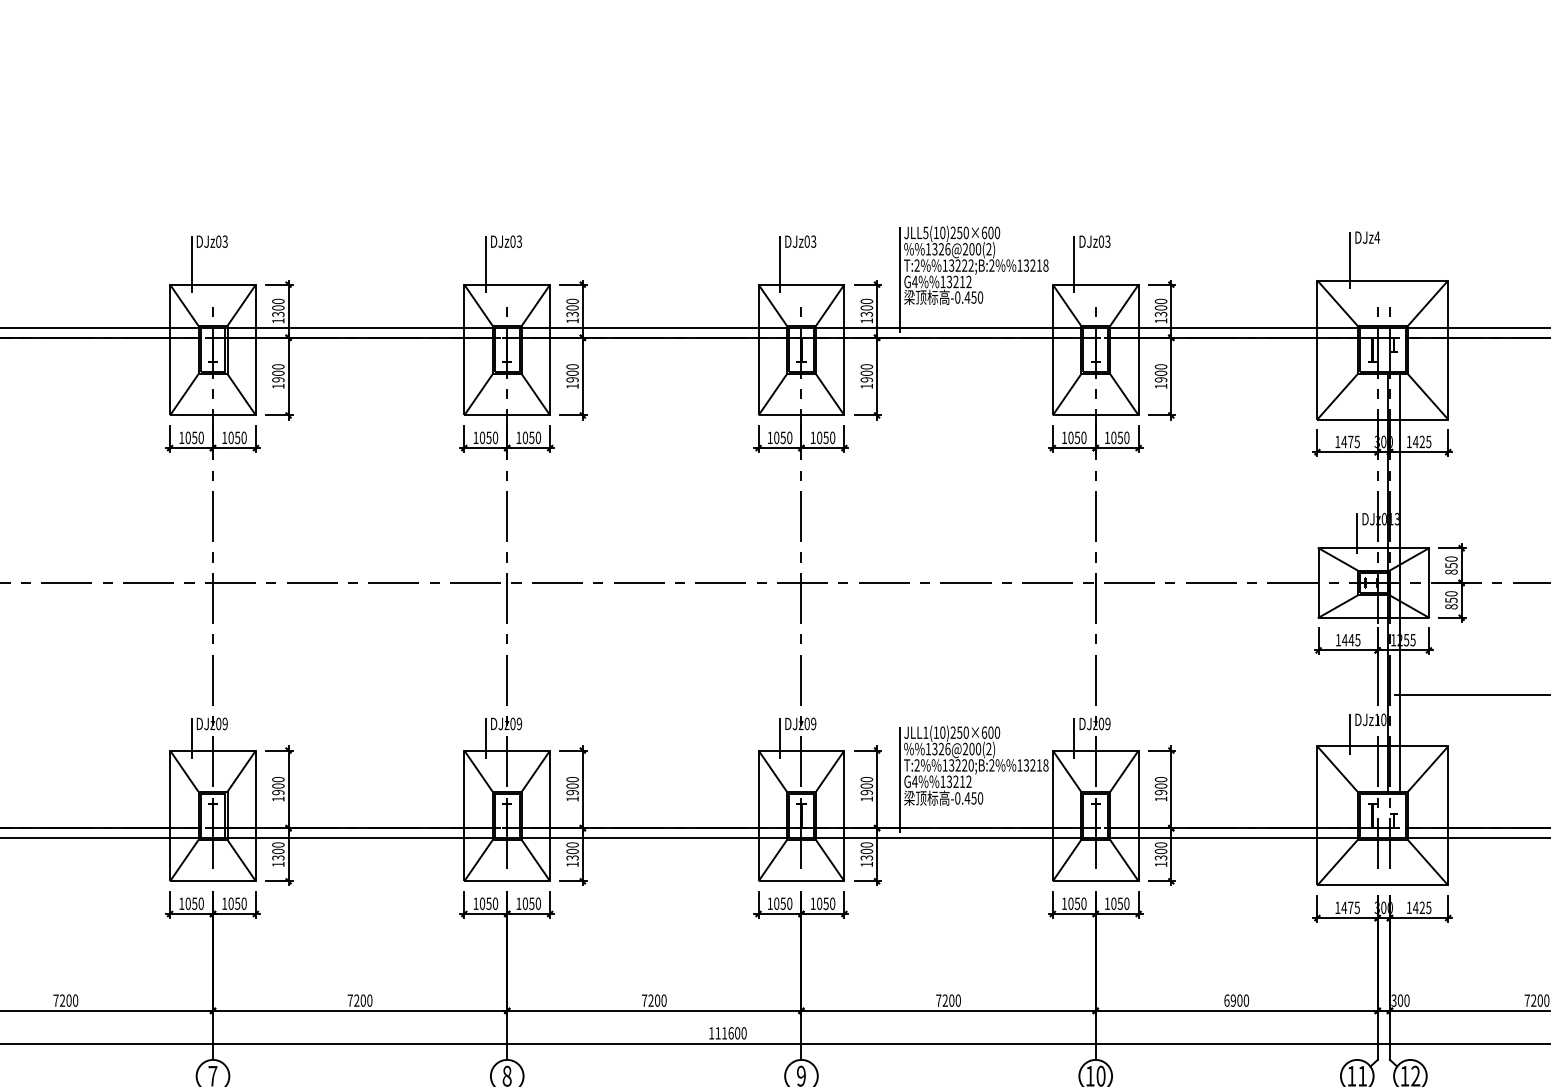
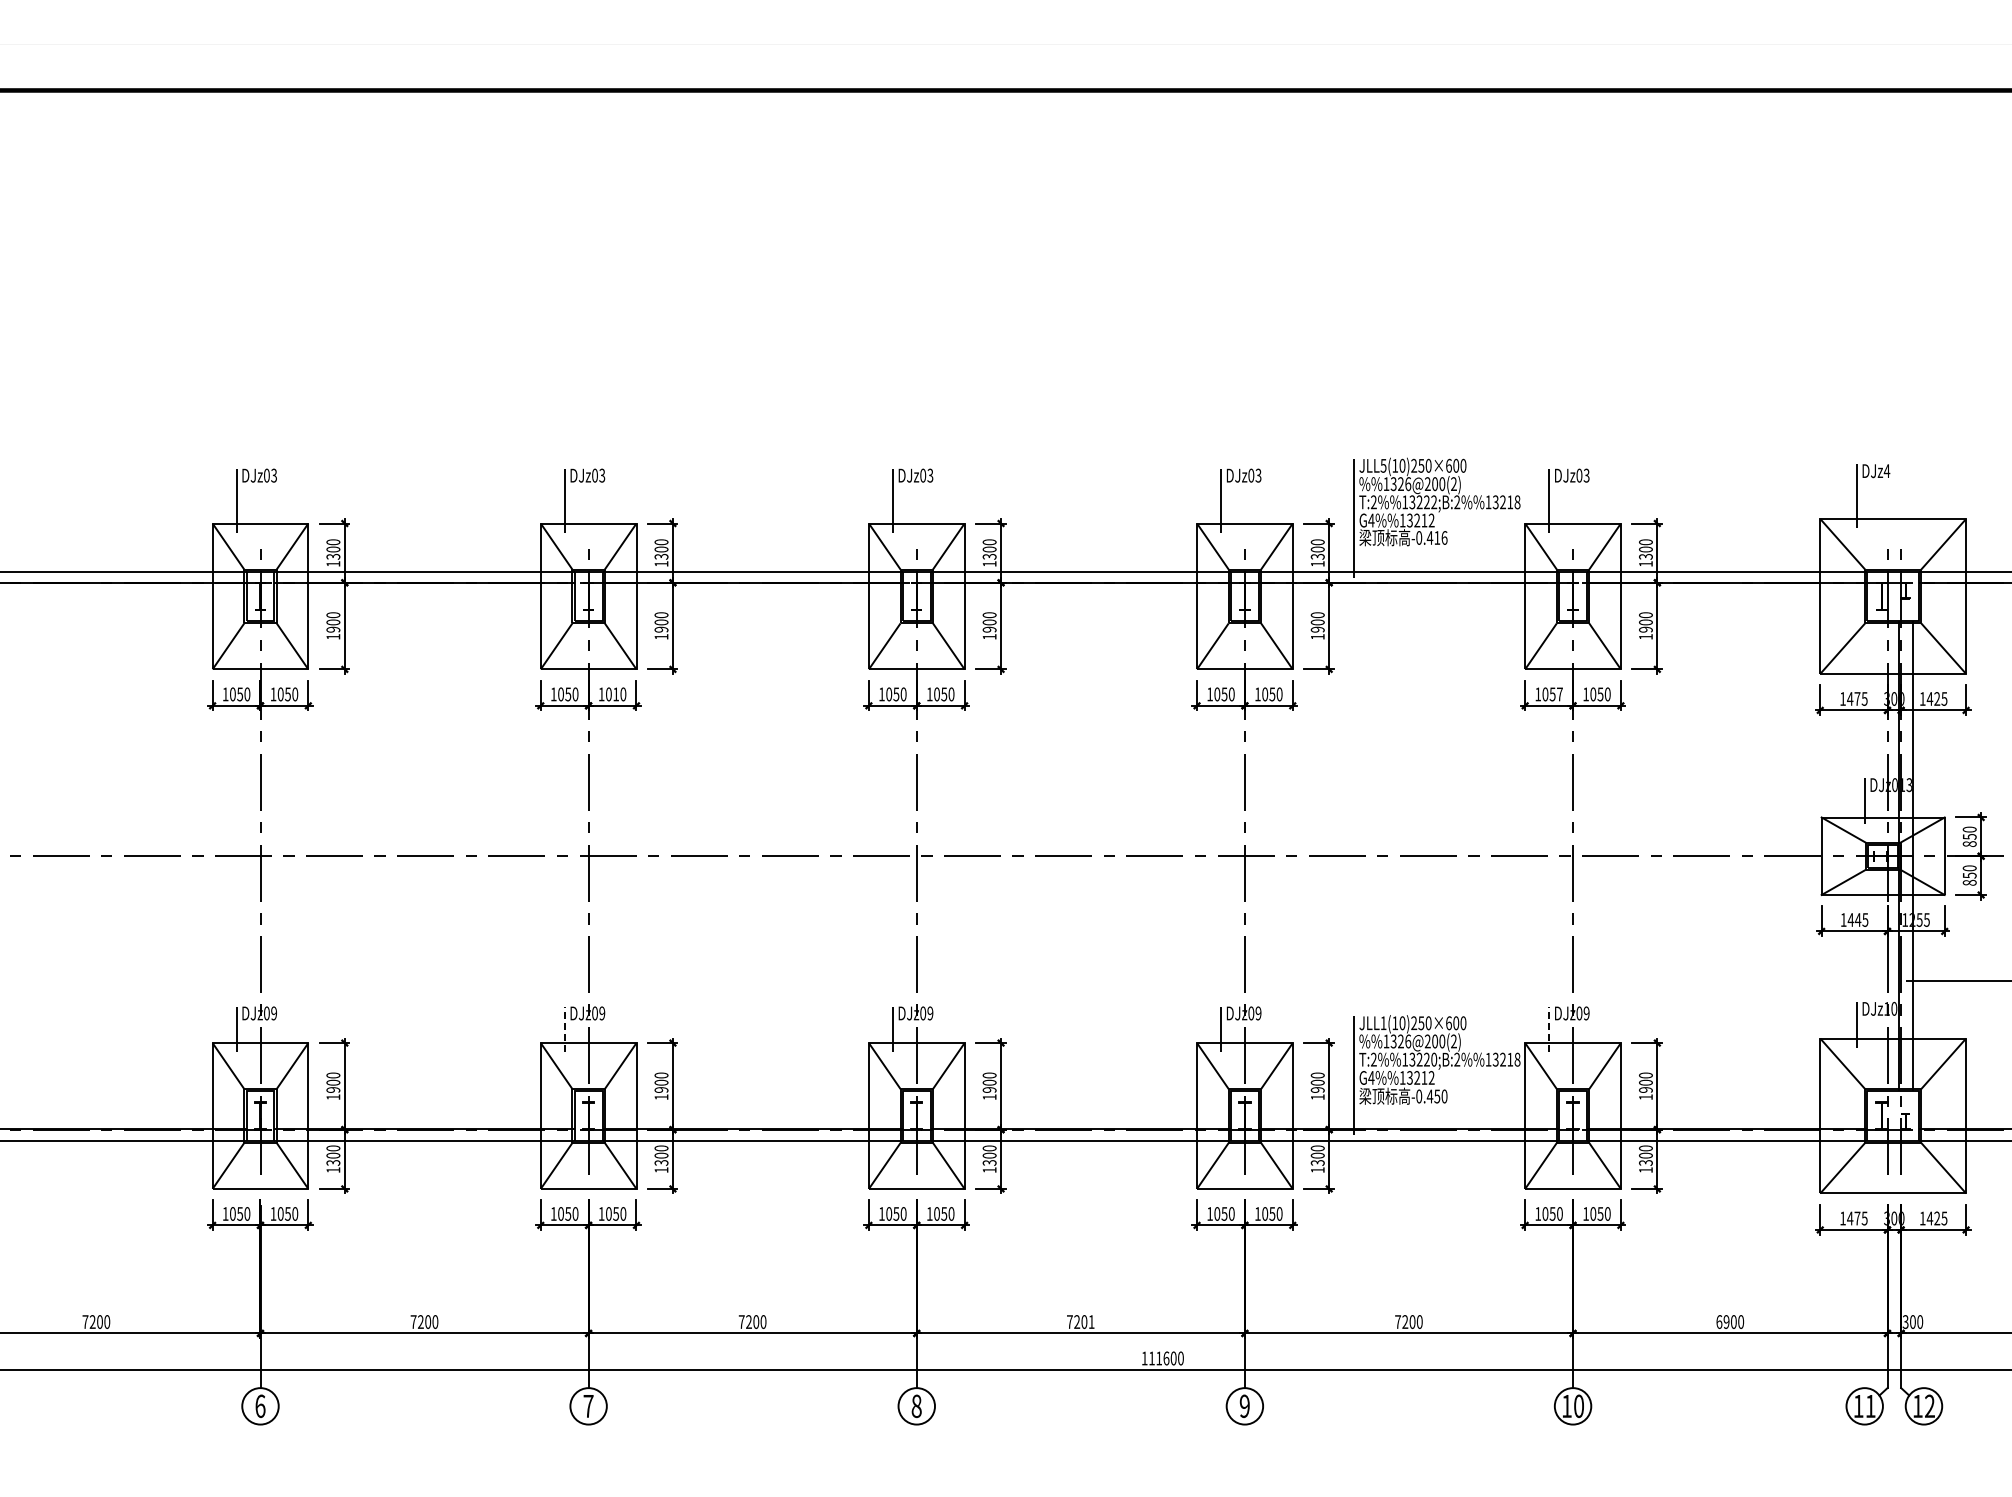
text: (976, 297) -> (1440, 537), -0.450 -> -0.416
text: (237, 437) -> (615, 694), 1050 -> 1010
text: (1083, 437) -> (1559, 694), 1050 -> 1057
line: (191, 738) -> (564, 1029), solid -> dashed
line: (1074, 738) -> (1549, 1029), solid -> dashed
text: (663, 1000) -> (1091, 1321), 7200 -> 7201

